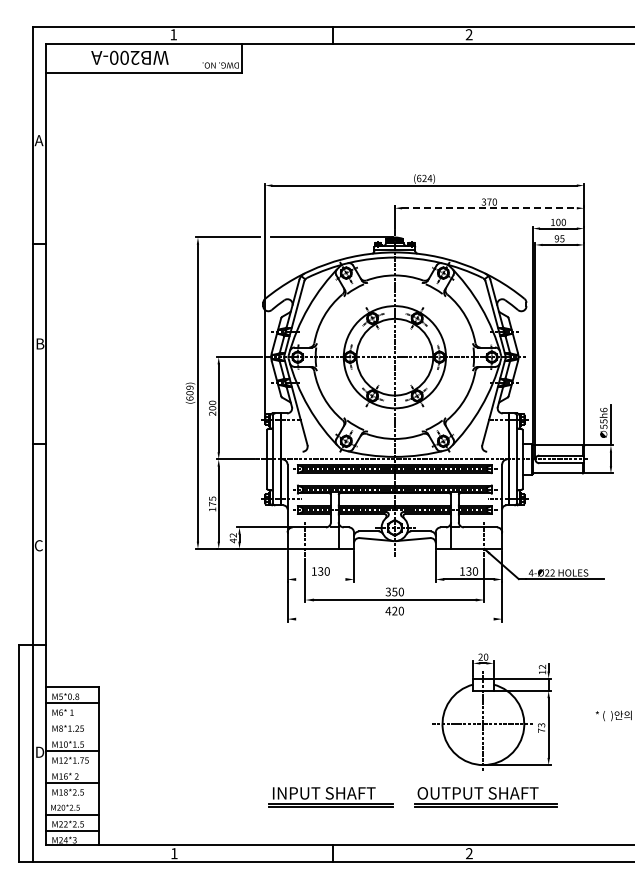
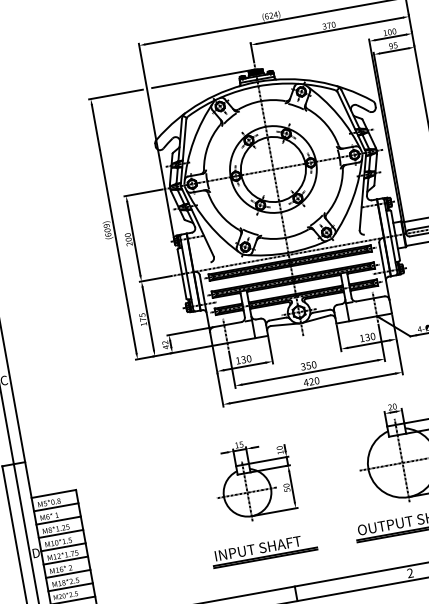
line: (489, 208) -> (330, 30), dashed -> solid
line: (320, 579) -> (244, 366), added
line: (394, 619) -> (312, 388), added
part: (307, 712) -> (253, 479), added
line: (72, 719) -> (58, 520), added
line: (72, 735) -> (60, 534), added
line: (72, 767) -> (65, 560), added
part: (330, 797) -> (264, 551), moved
line: (72, 799) -> (70, 587), added

